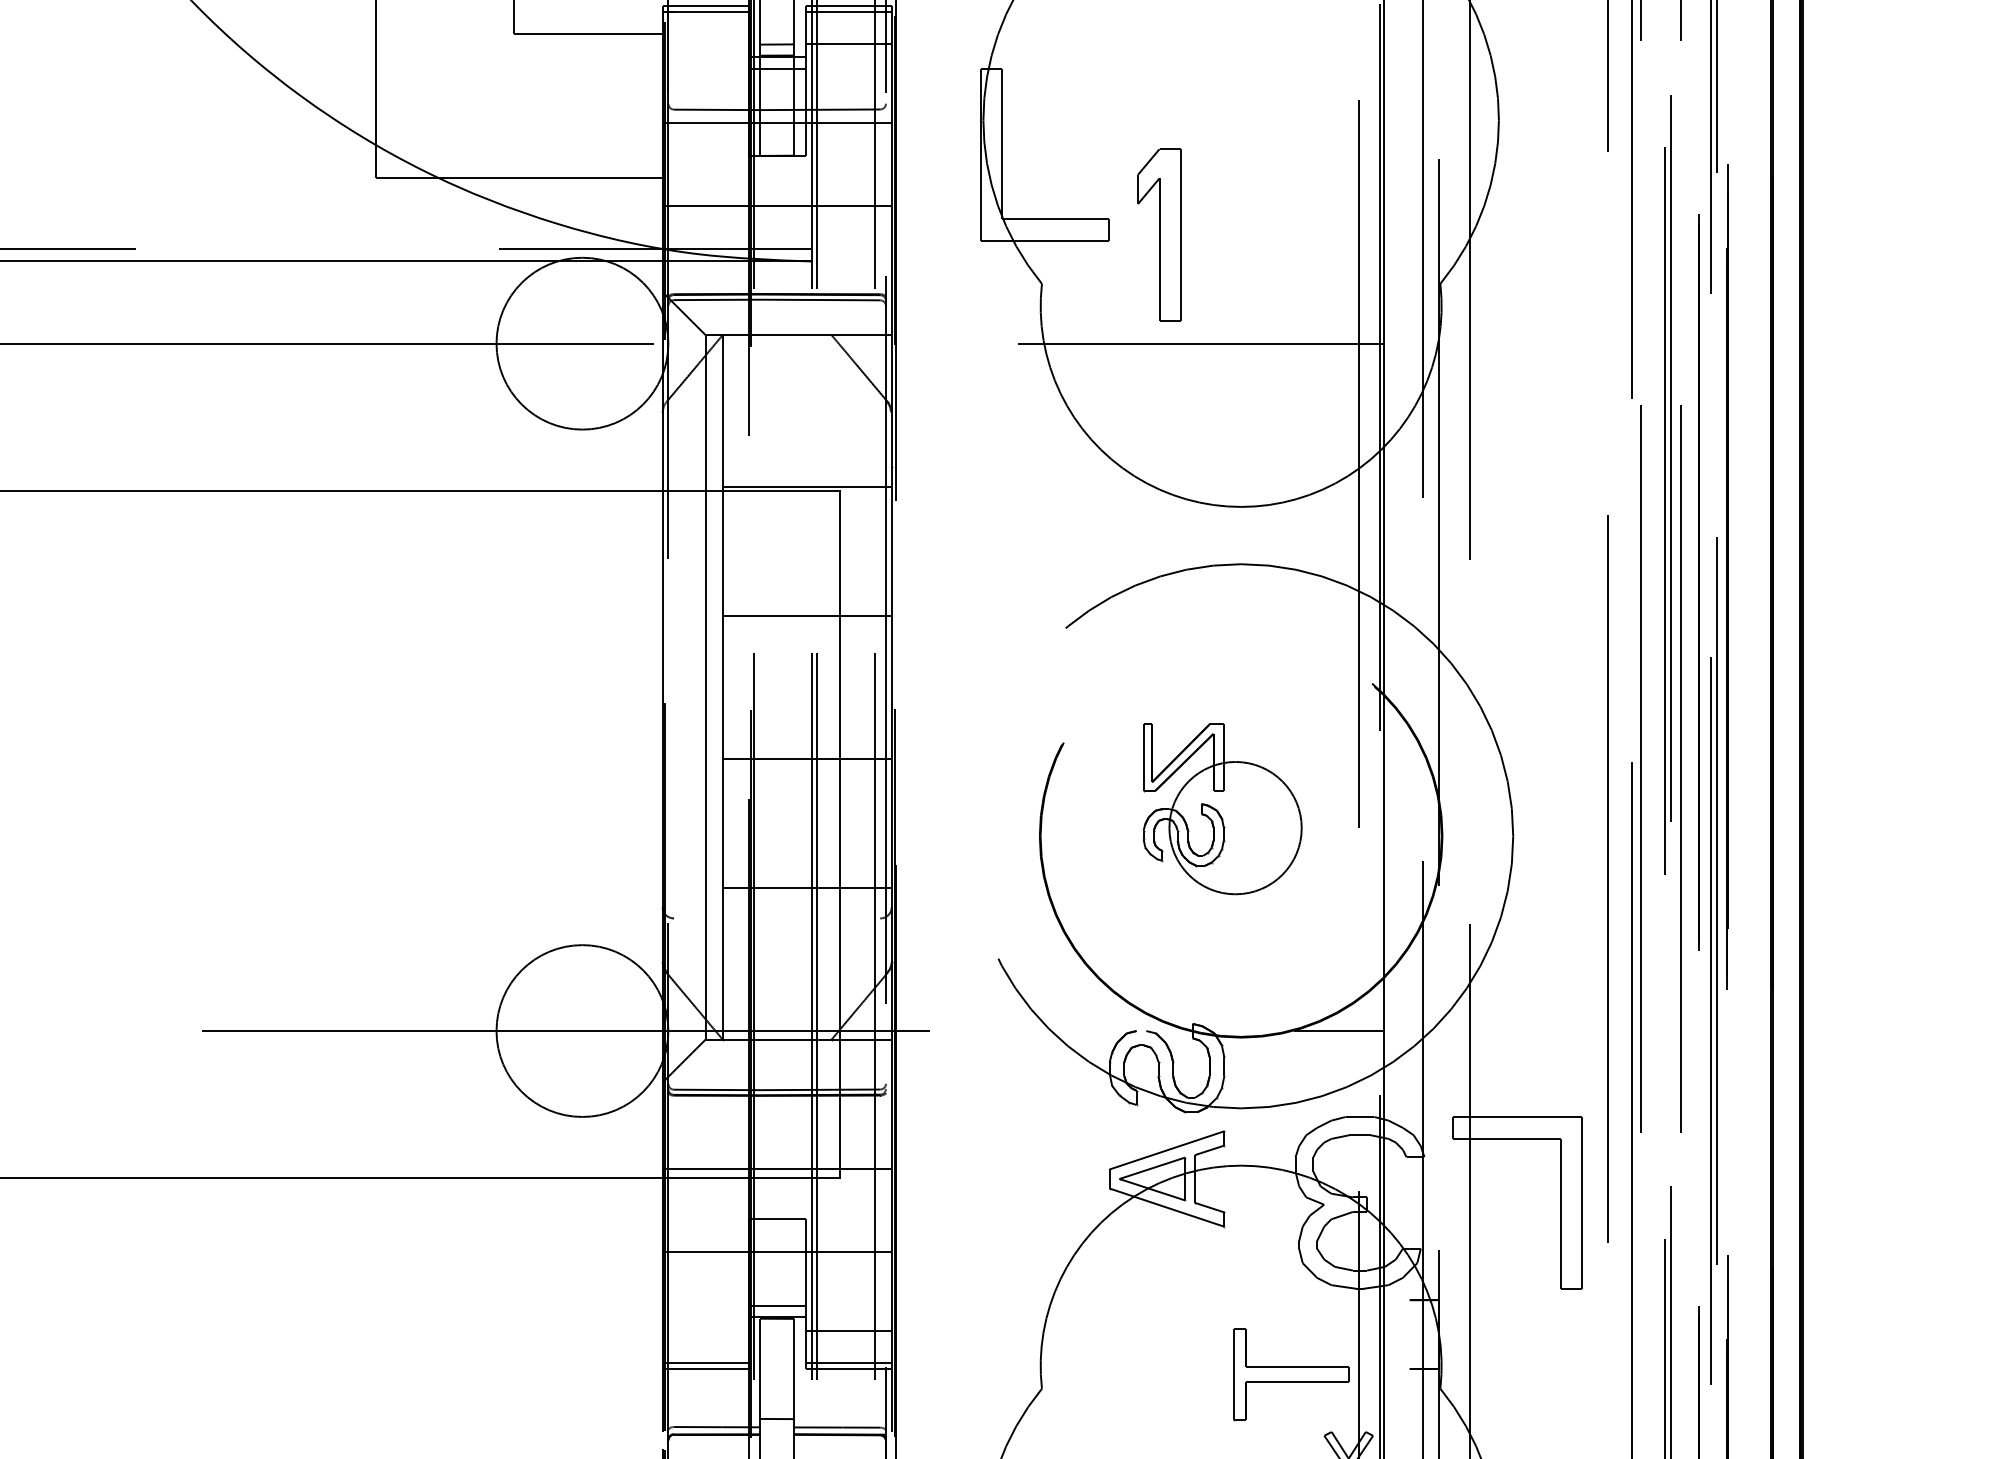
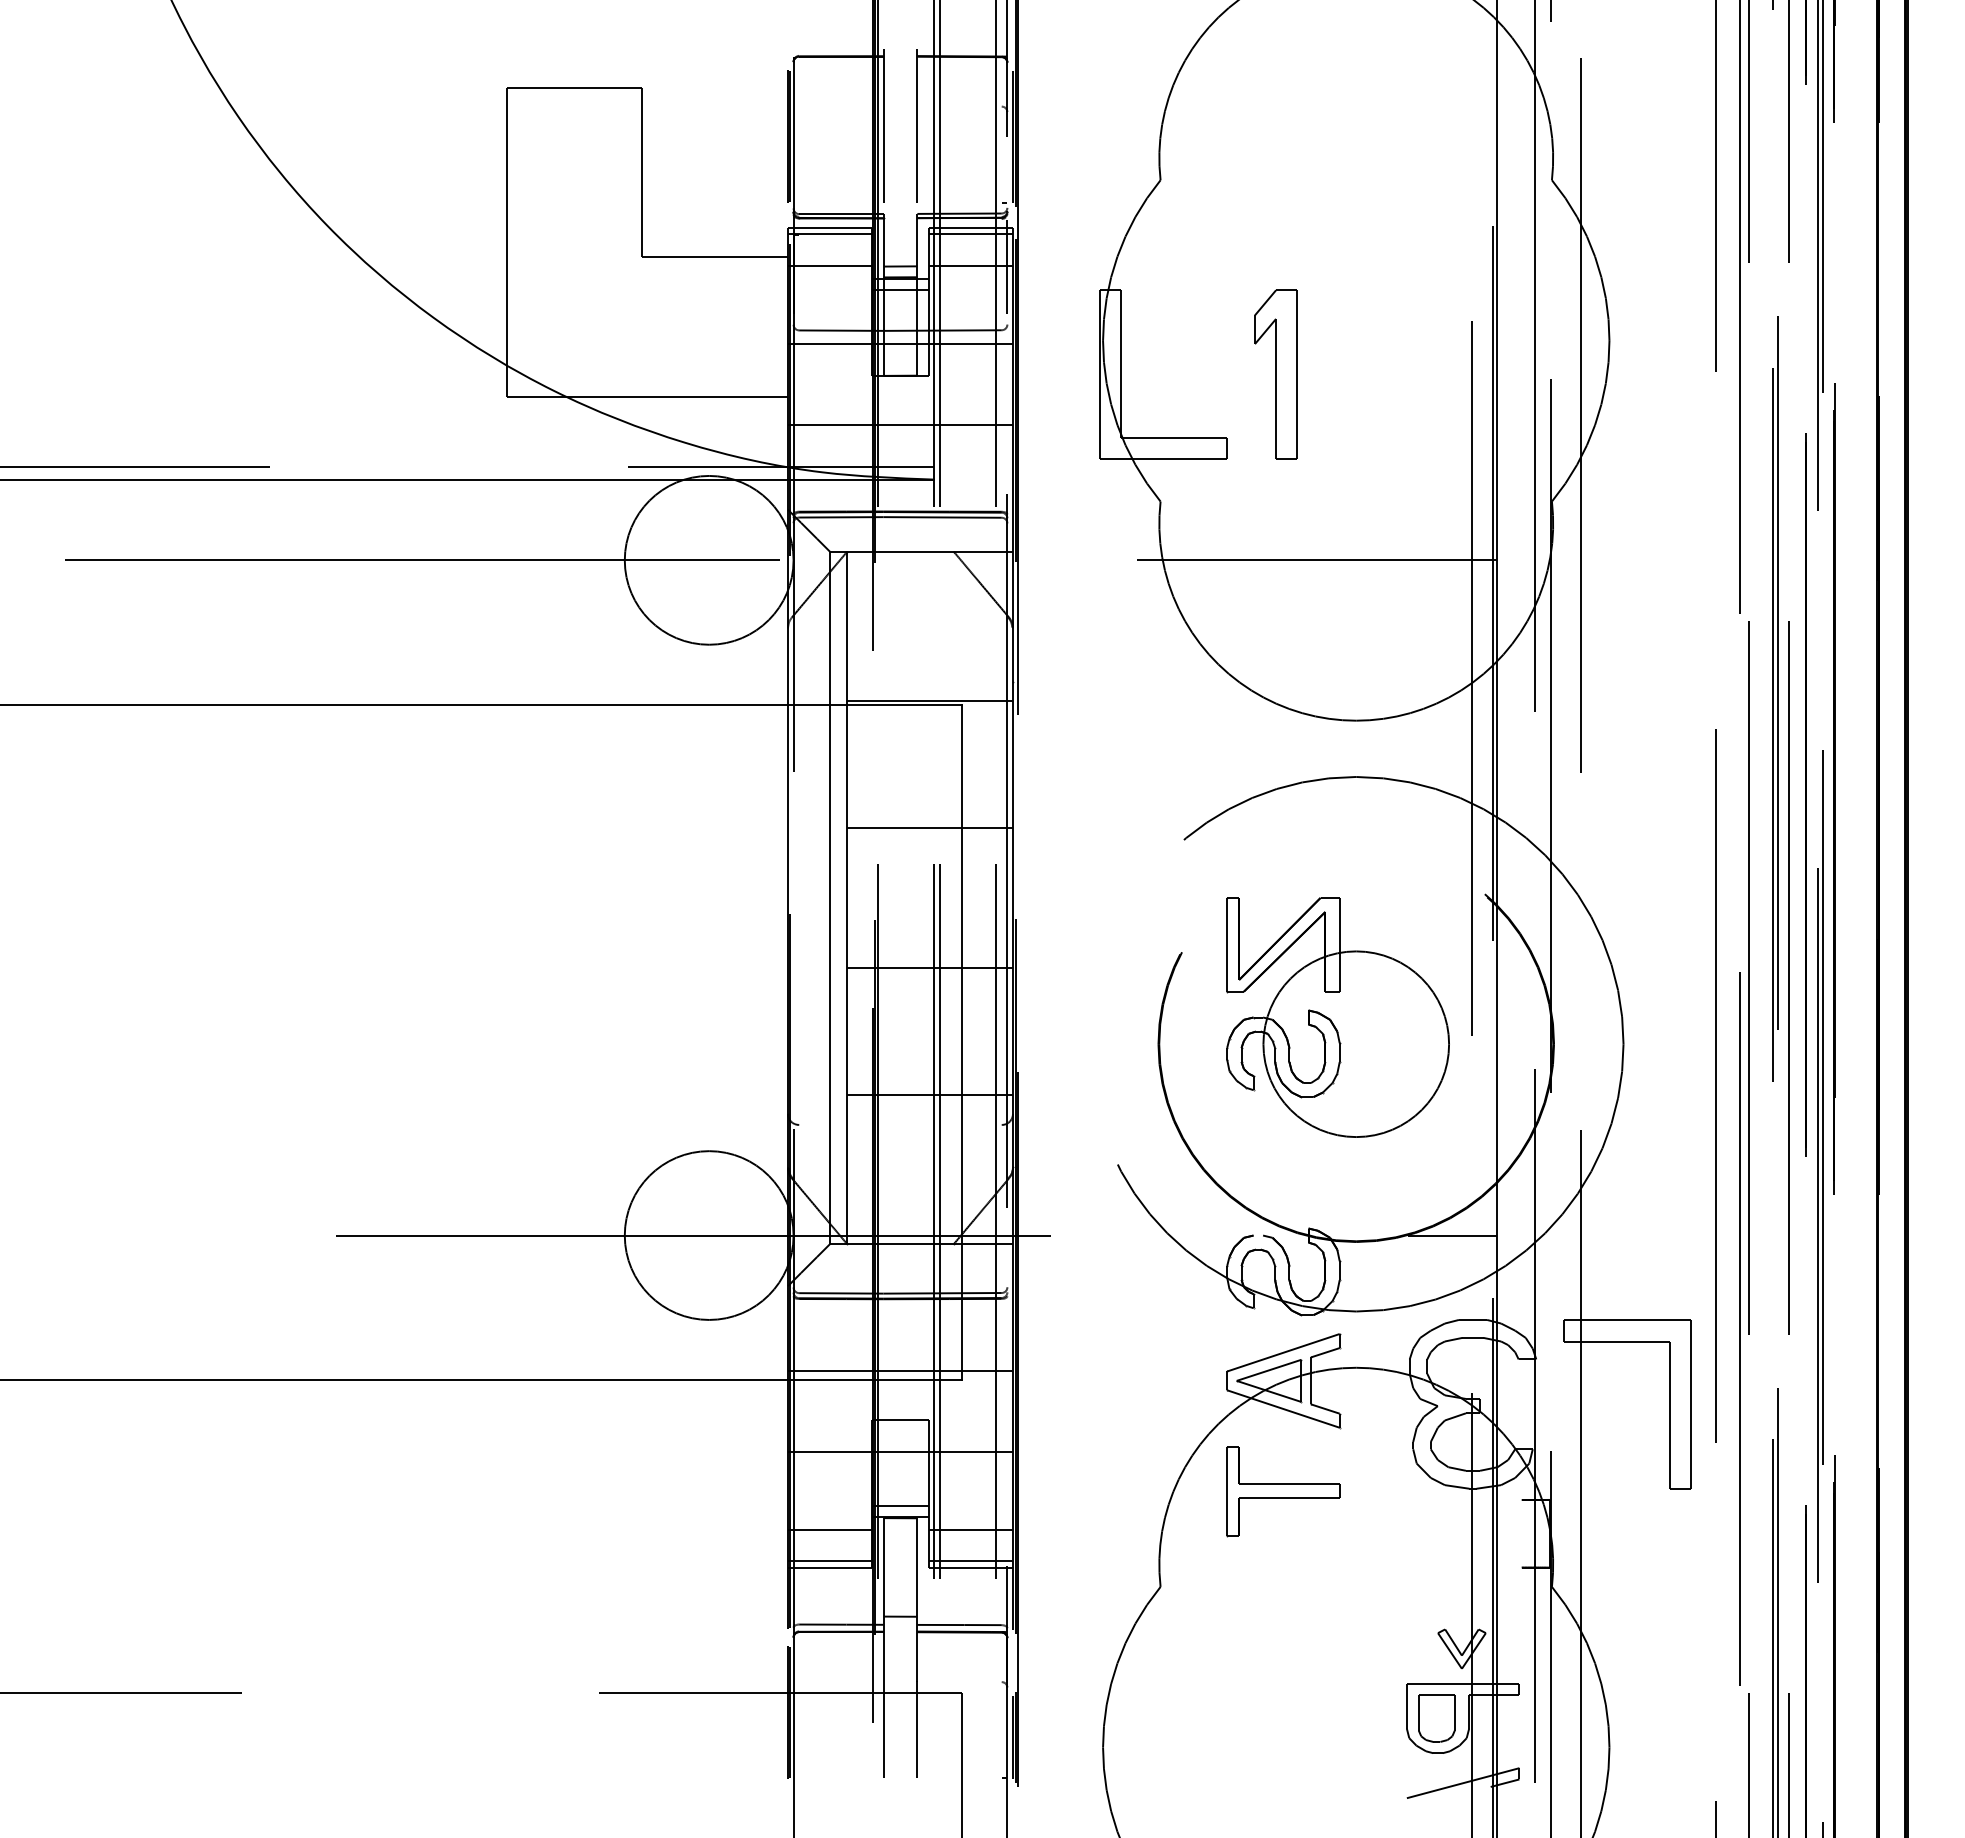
line: (704, 43) -> (829, 265), added
part: (1158, 234) -> (1275, 374), moved
part: (1222, 809) -> (1337, 1017), size x1.43
line: (704, 1331) -> (829, 1530), added
part: (1291, 1375) -> (1283, 1491), moved

